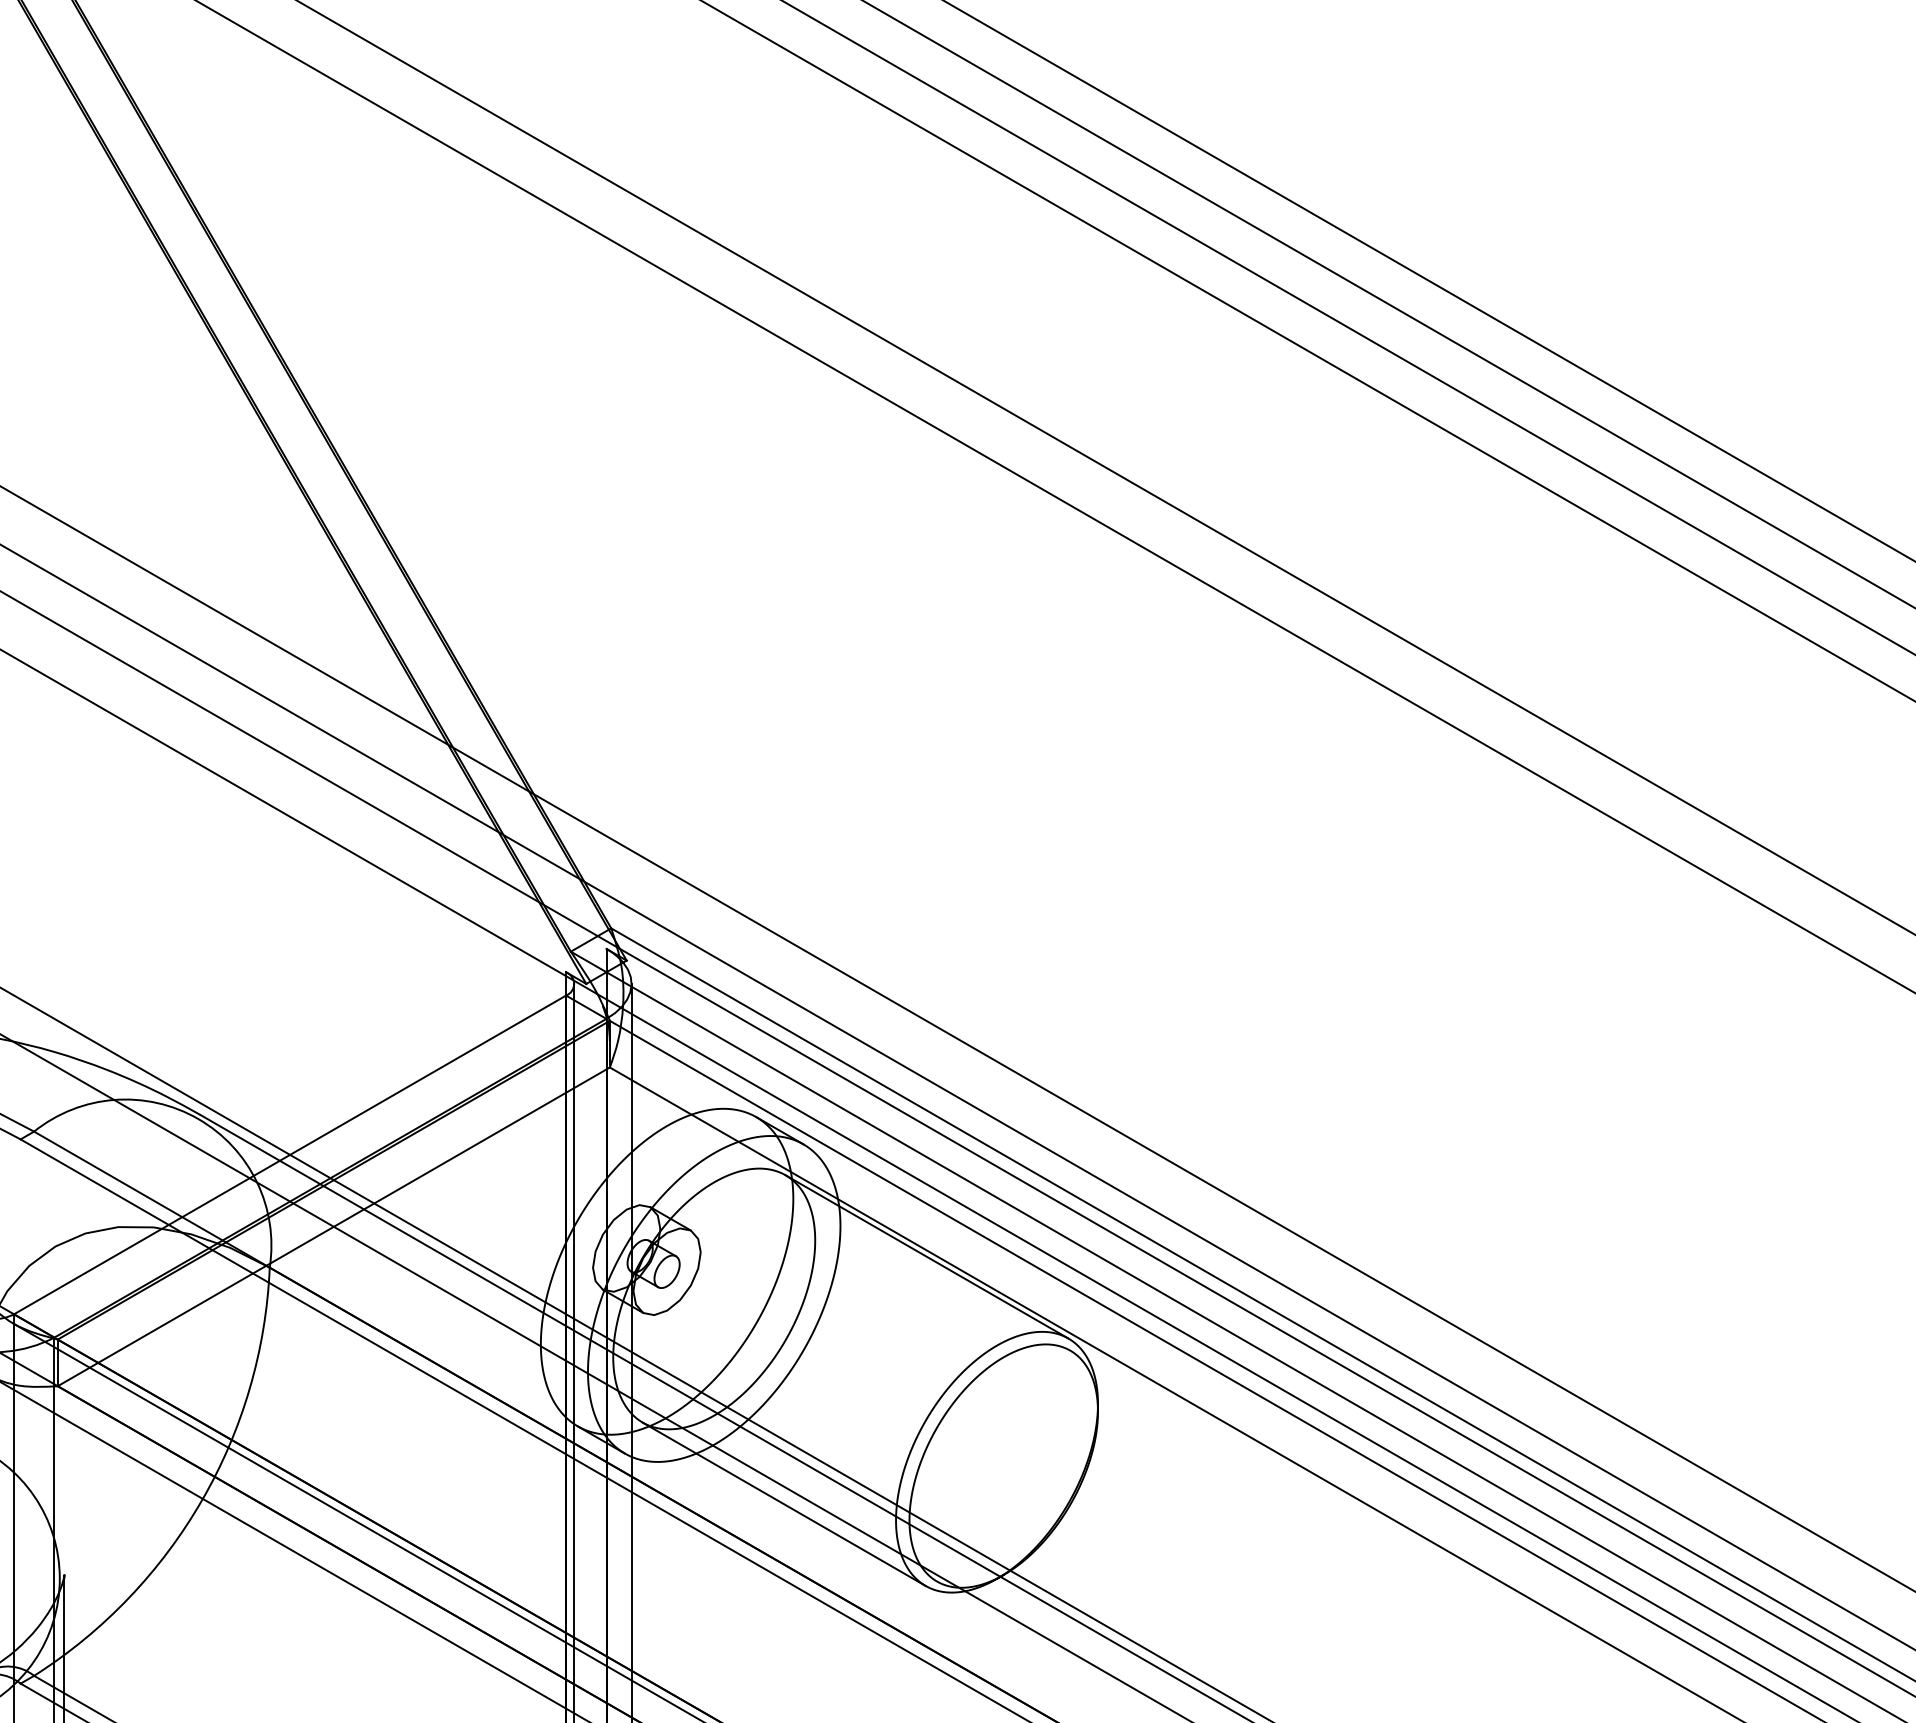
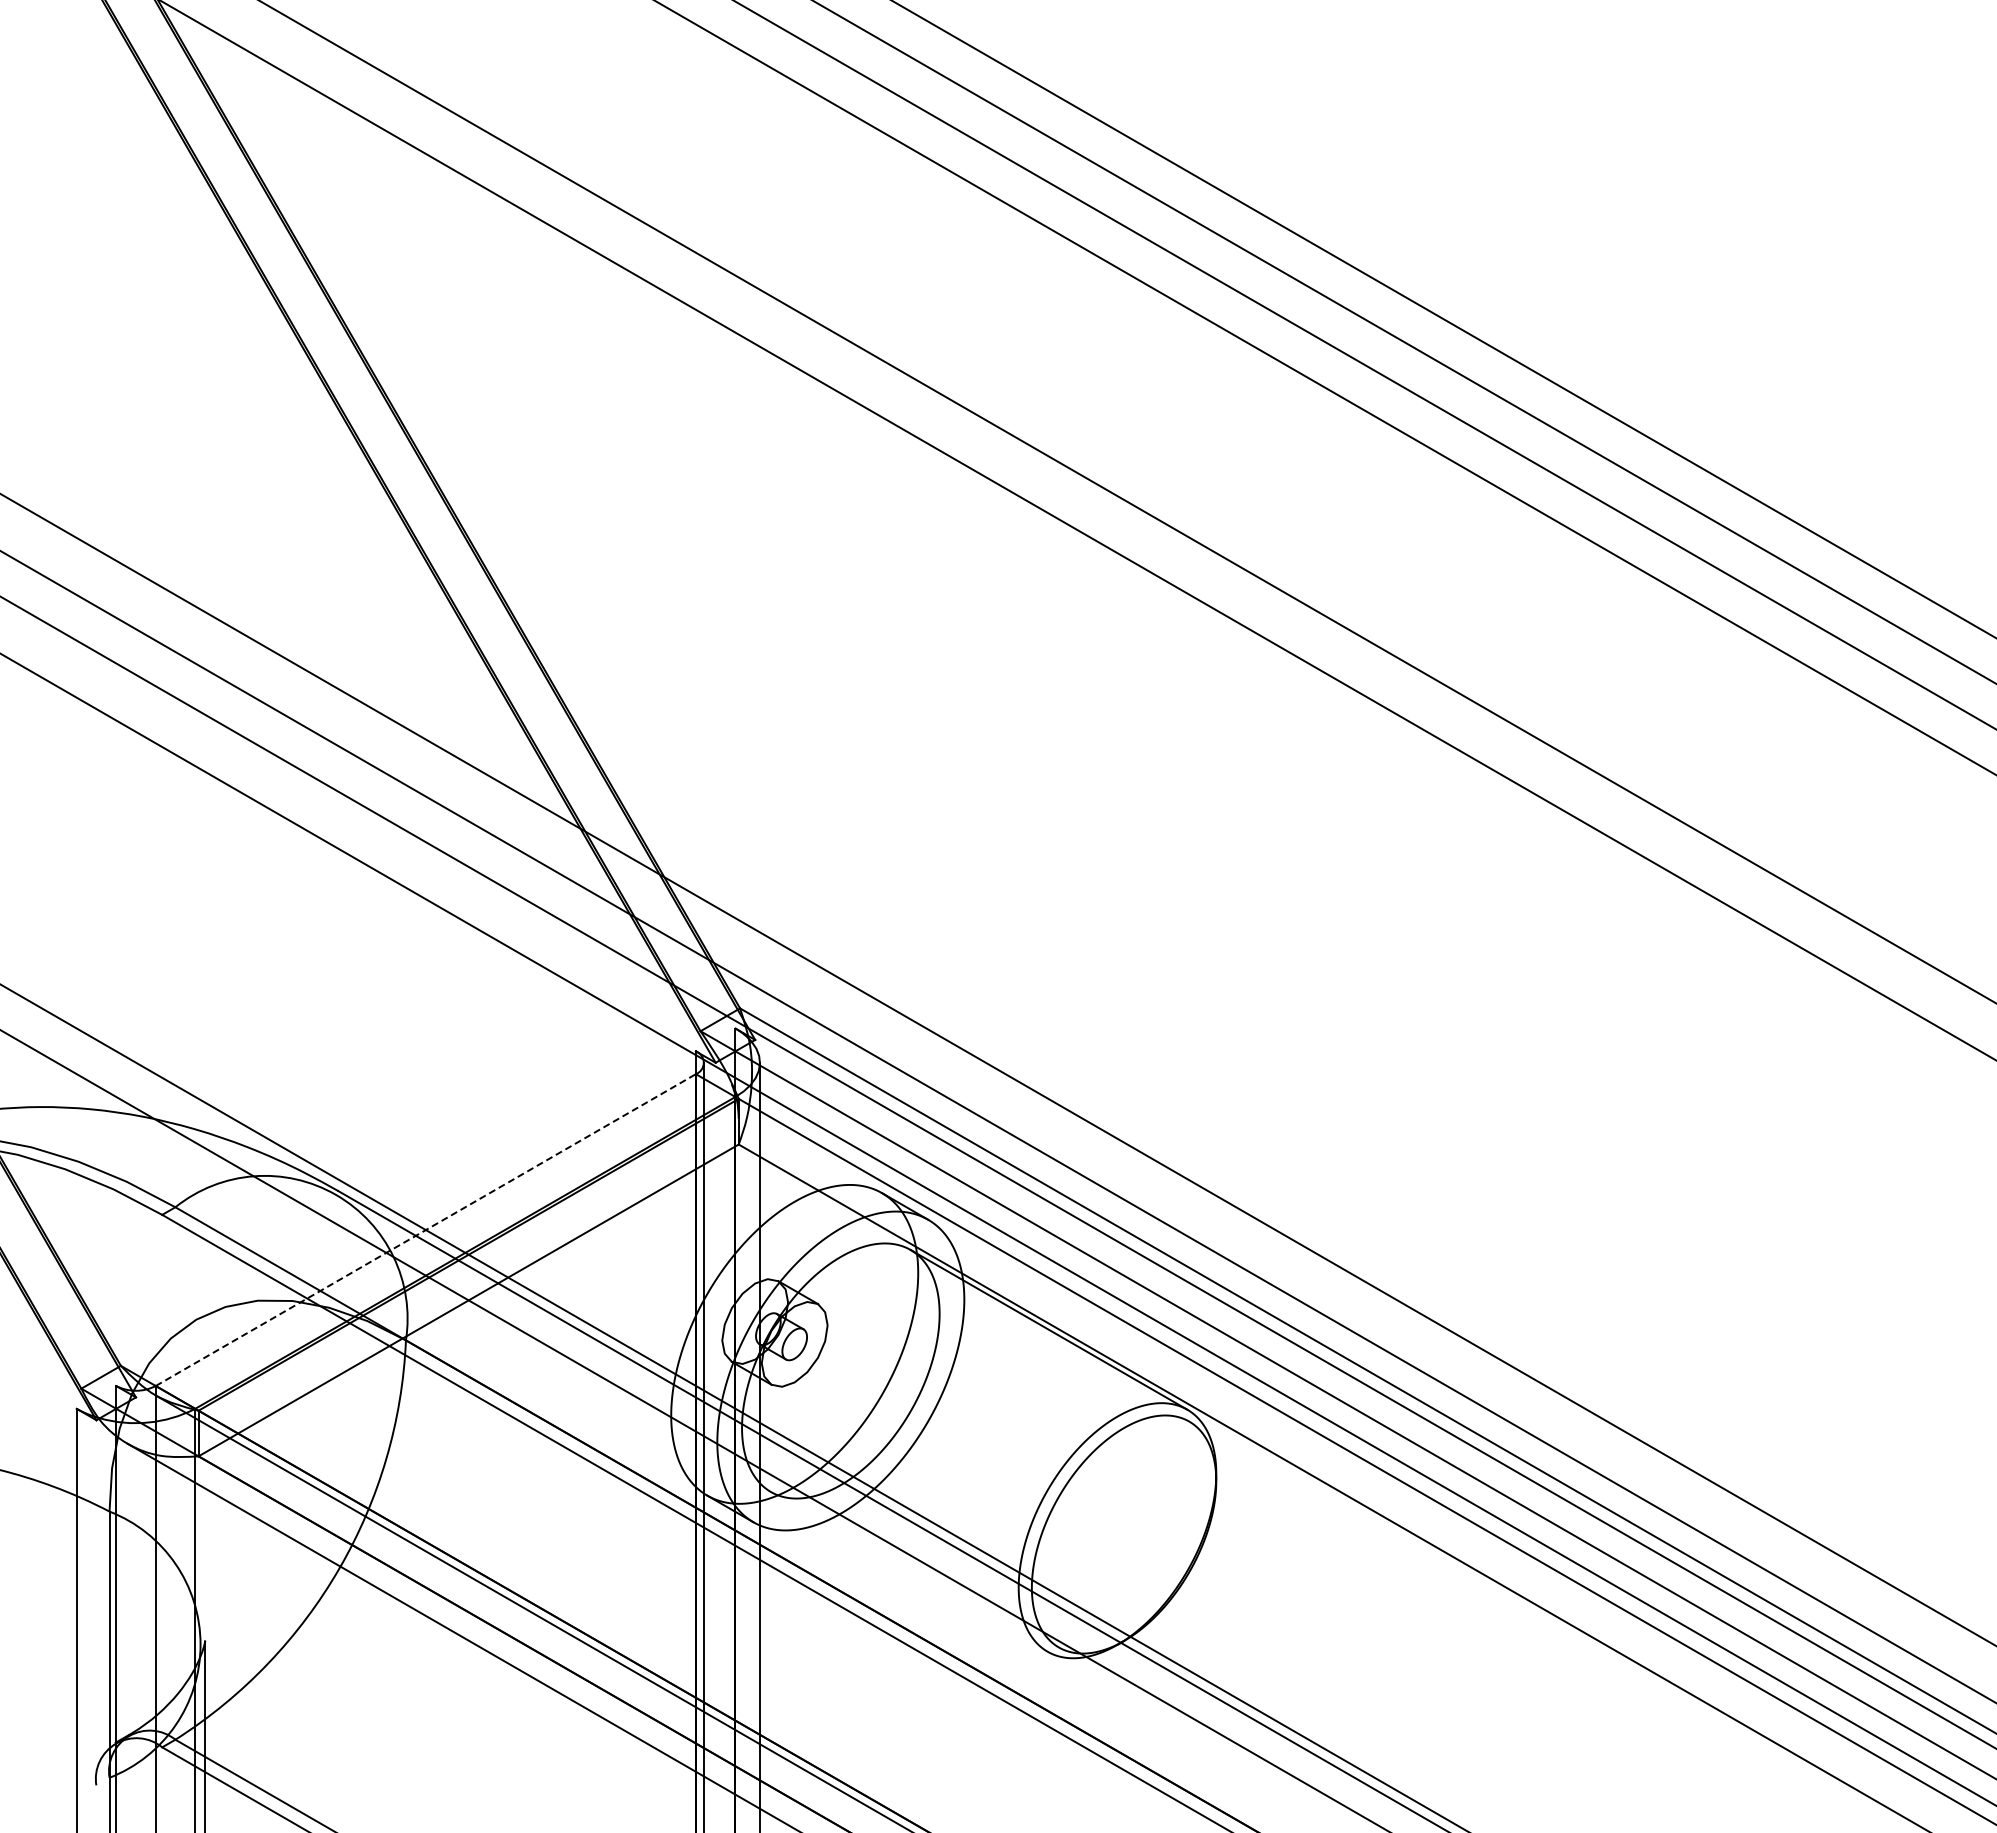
line: (289, 1155) -> (425, 1230), solid -> dashed
line: (783, 1503) -> (908, 1571), removed

